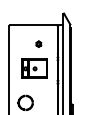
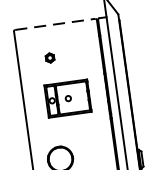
line: (33, 25) -> (55, 24), solid -> dashed
part: (38, 43) -> (49, 56), moved

